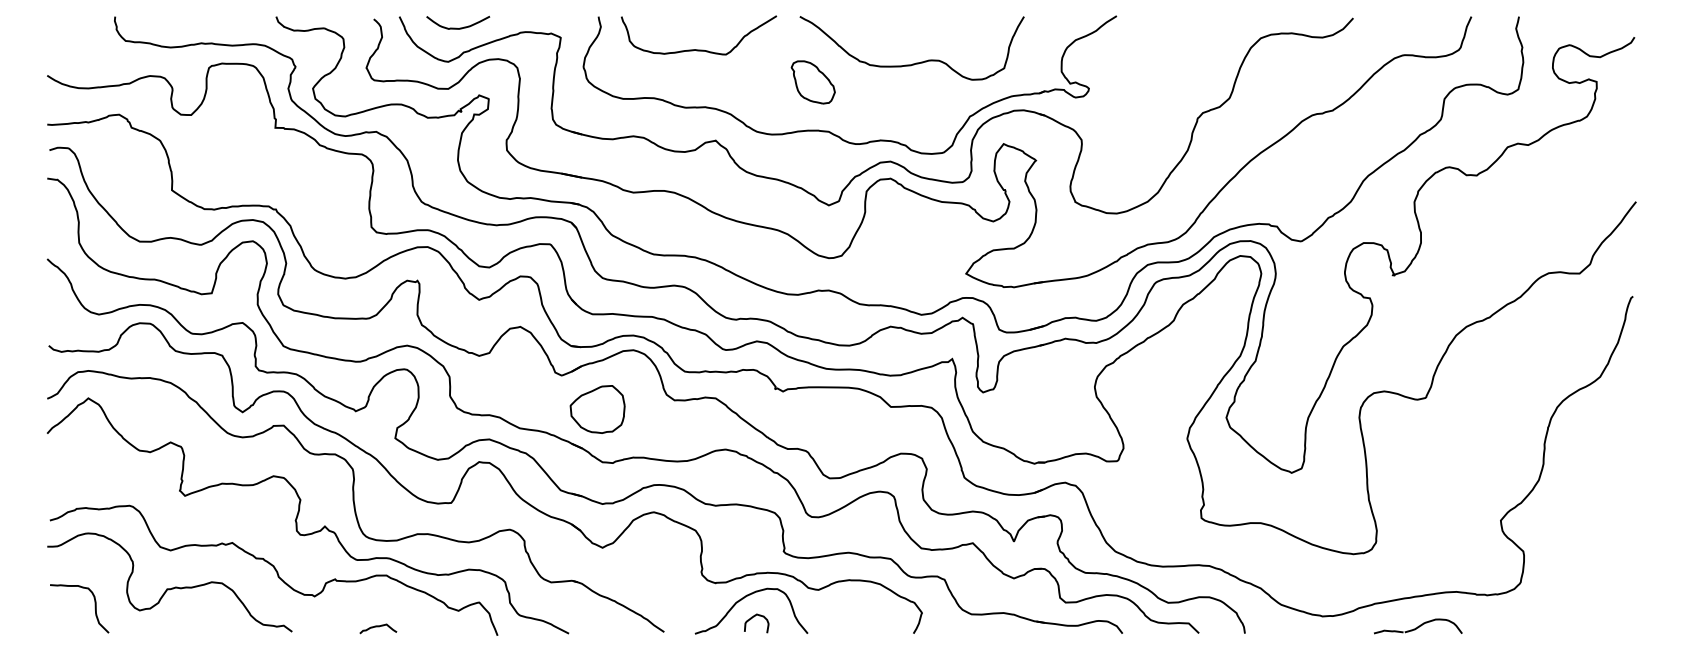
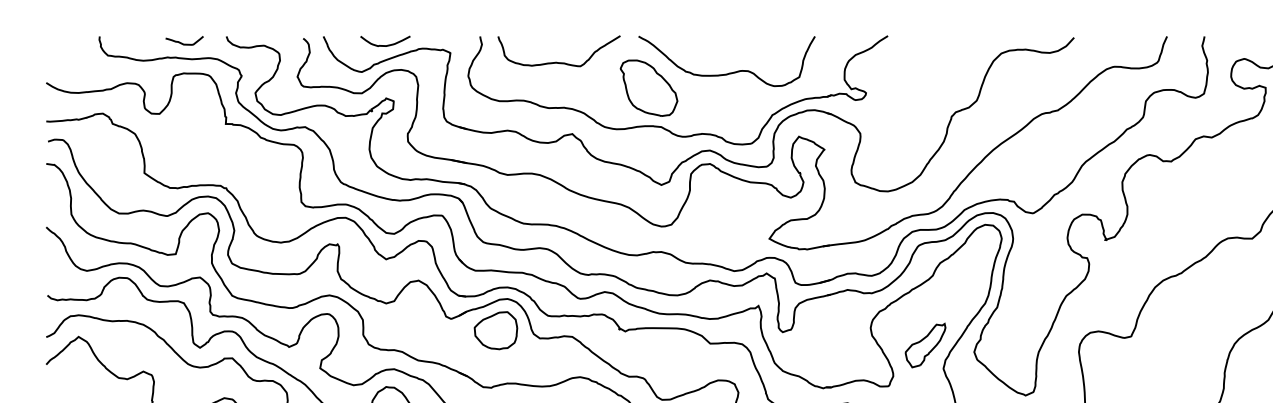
curve: (221, 25) -> (183, 43), added
curve: (459, 27) -> (386, 45), moved
part: (813, 82) -> (649, 88), size x1.67
part: (597, 409) -> (495, 330), moved
part: (1164, 409) -> (925, 345), added

